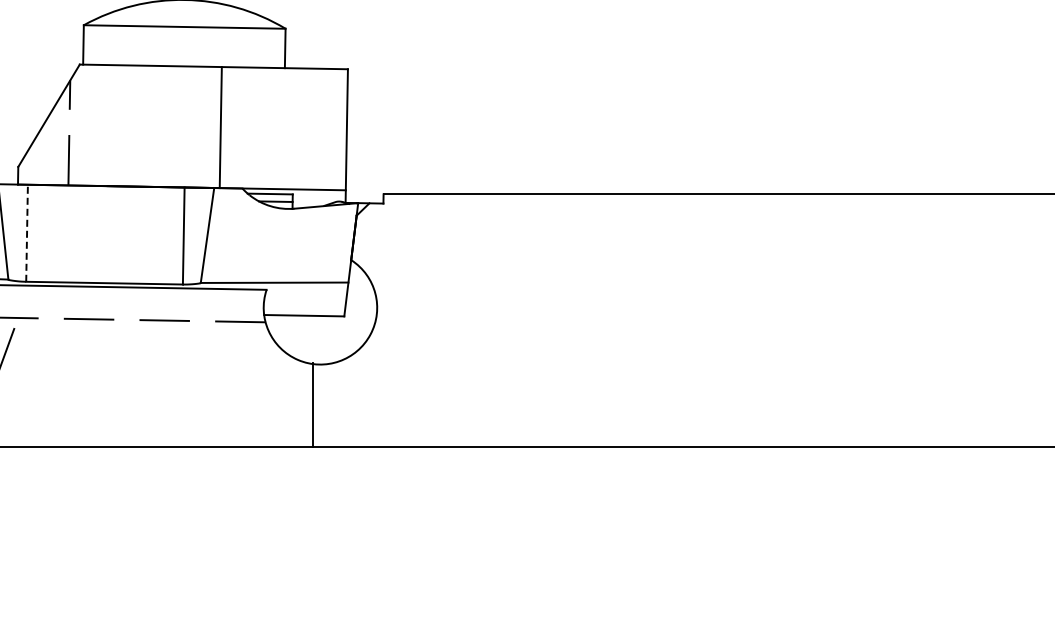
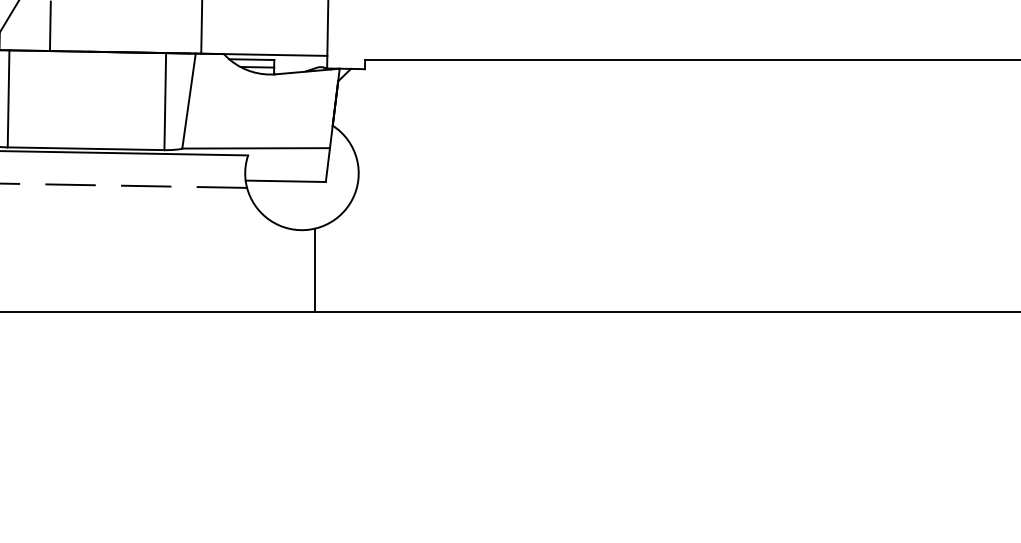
line: (27, 233) -> (9, 99), dashed -> solid
line: (313, 404) -> (315, 270), moved

